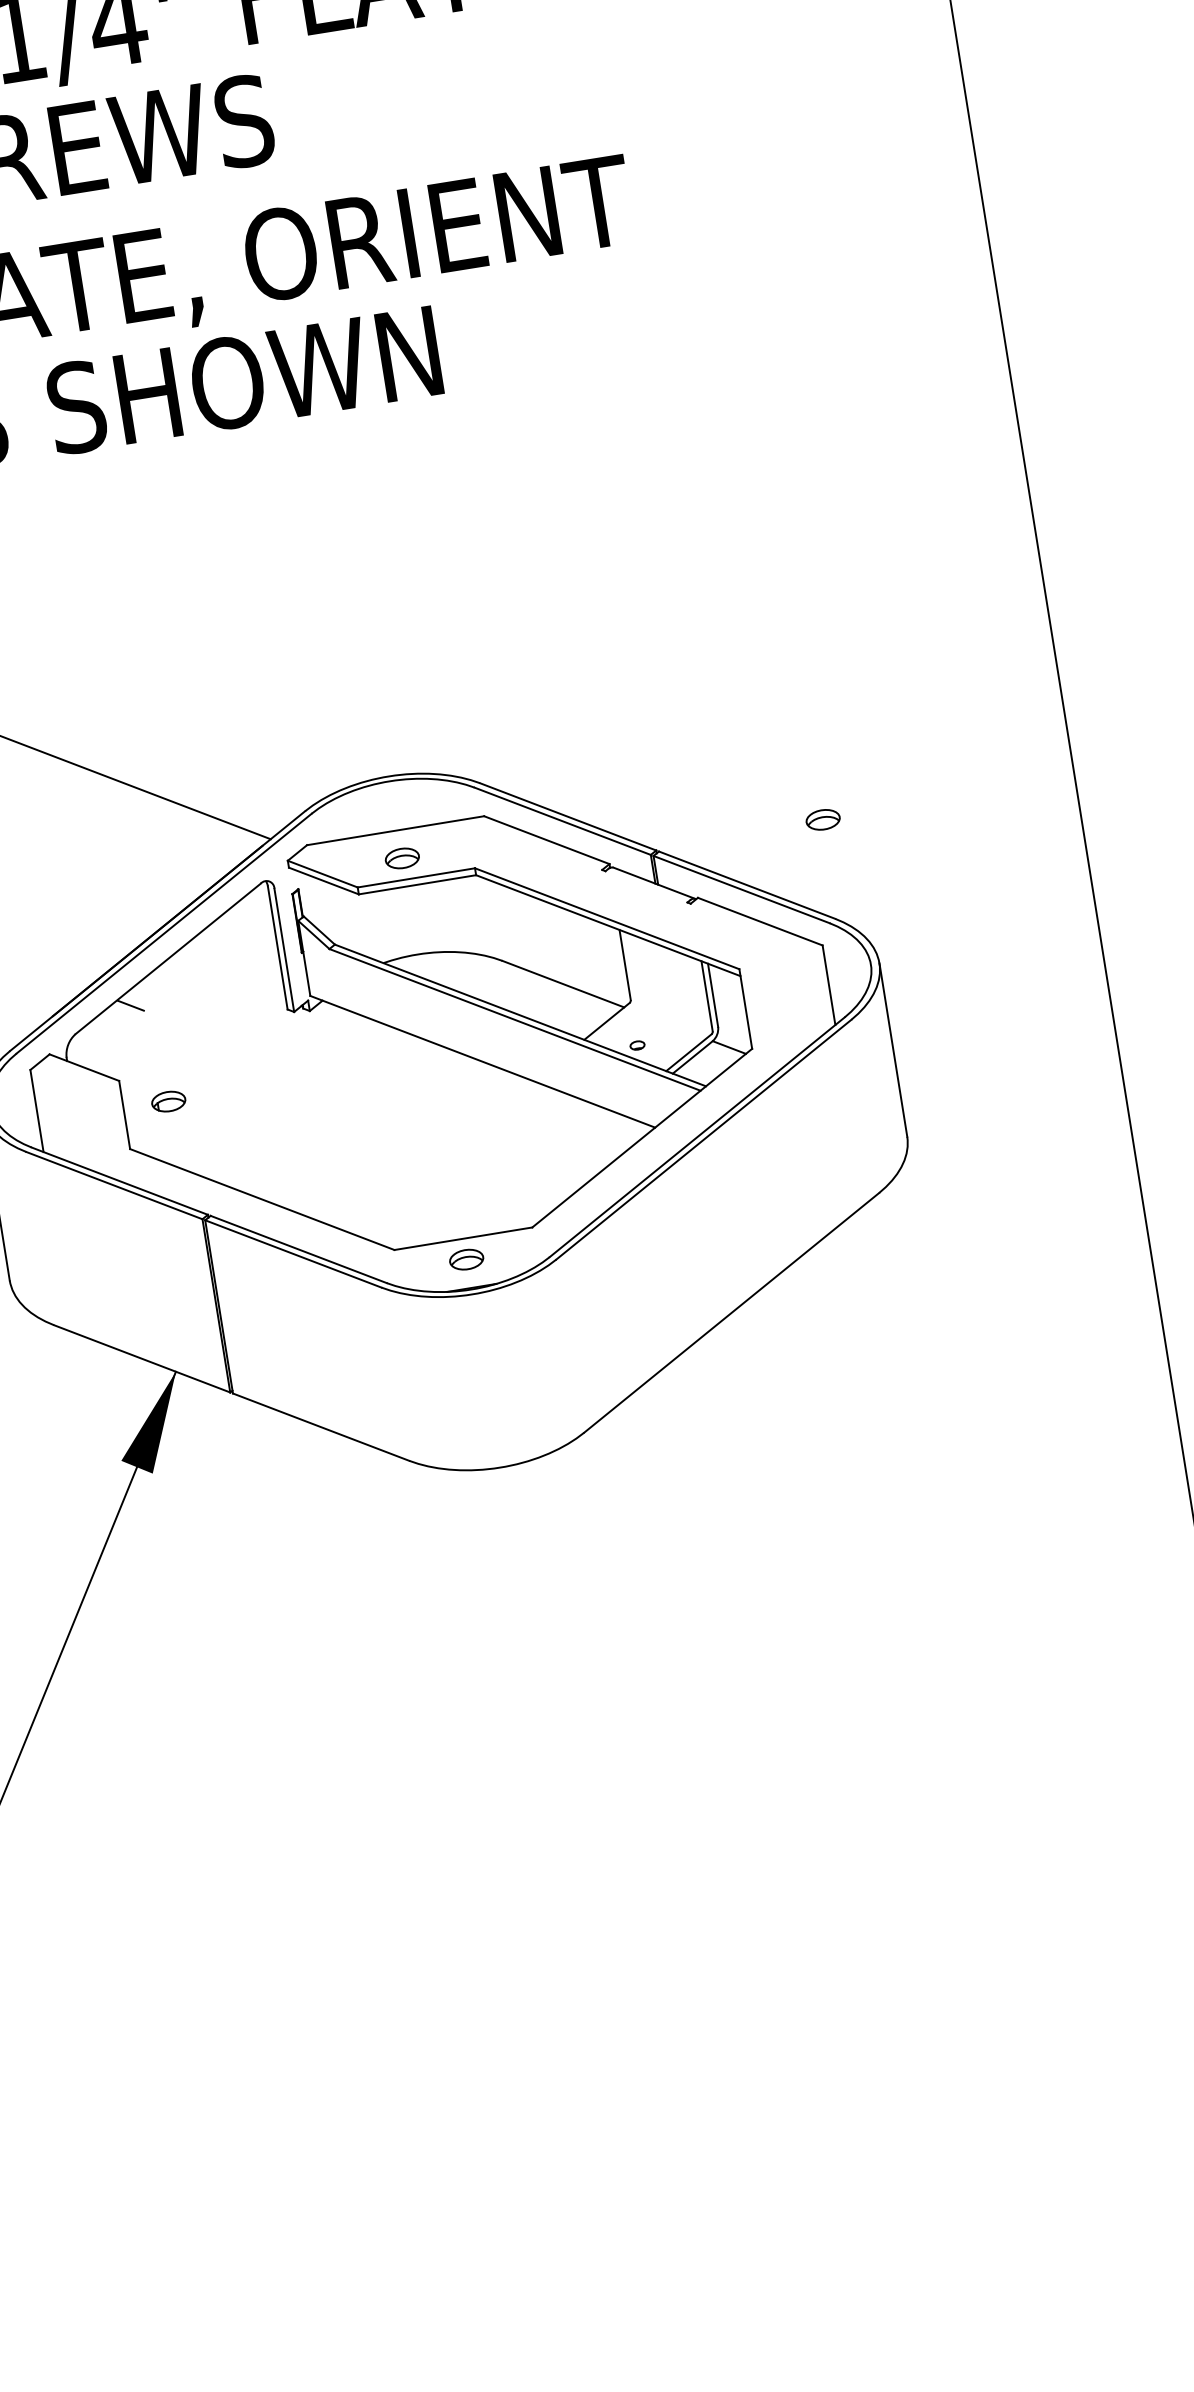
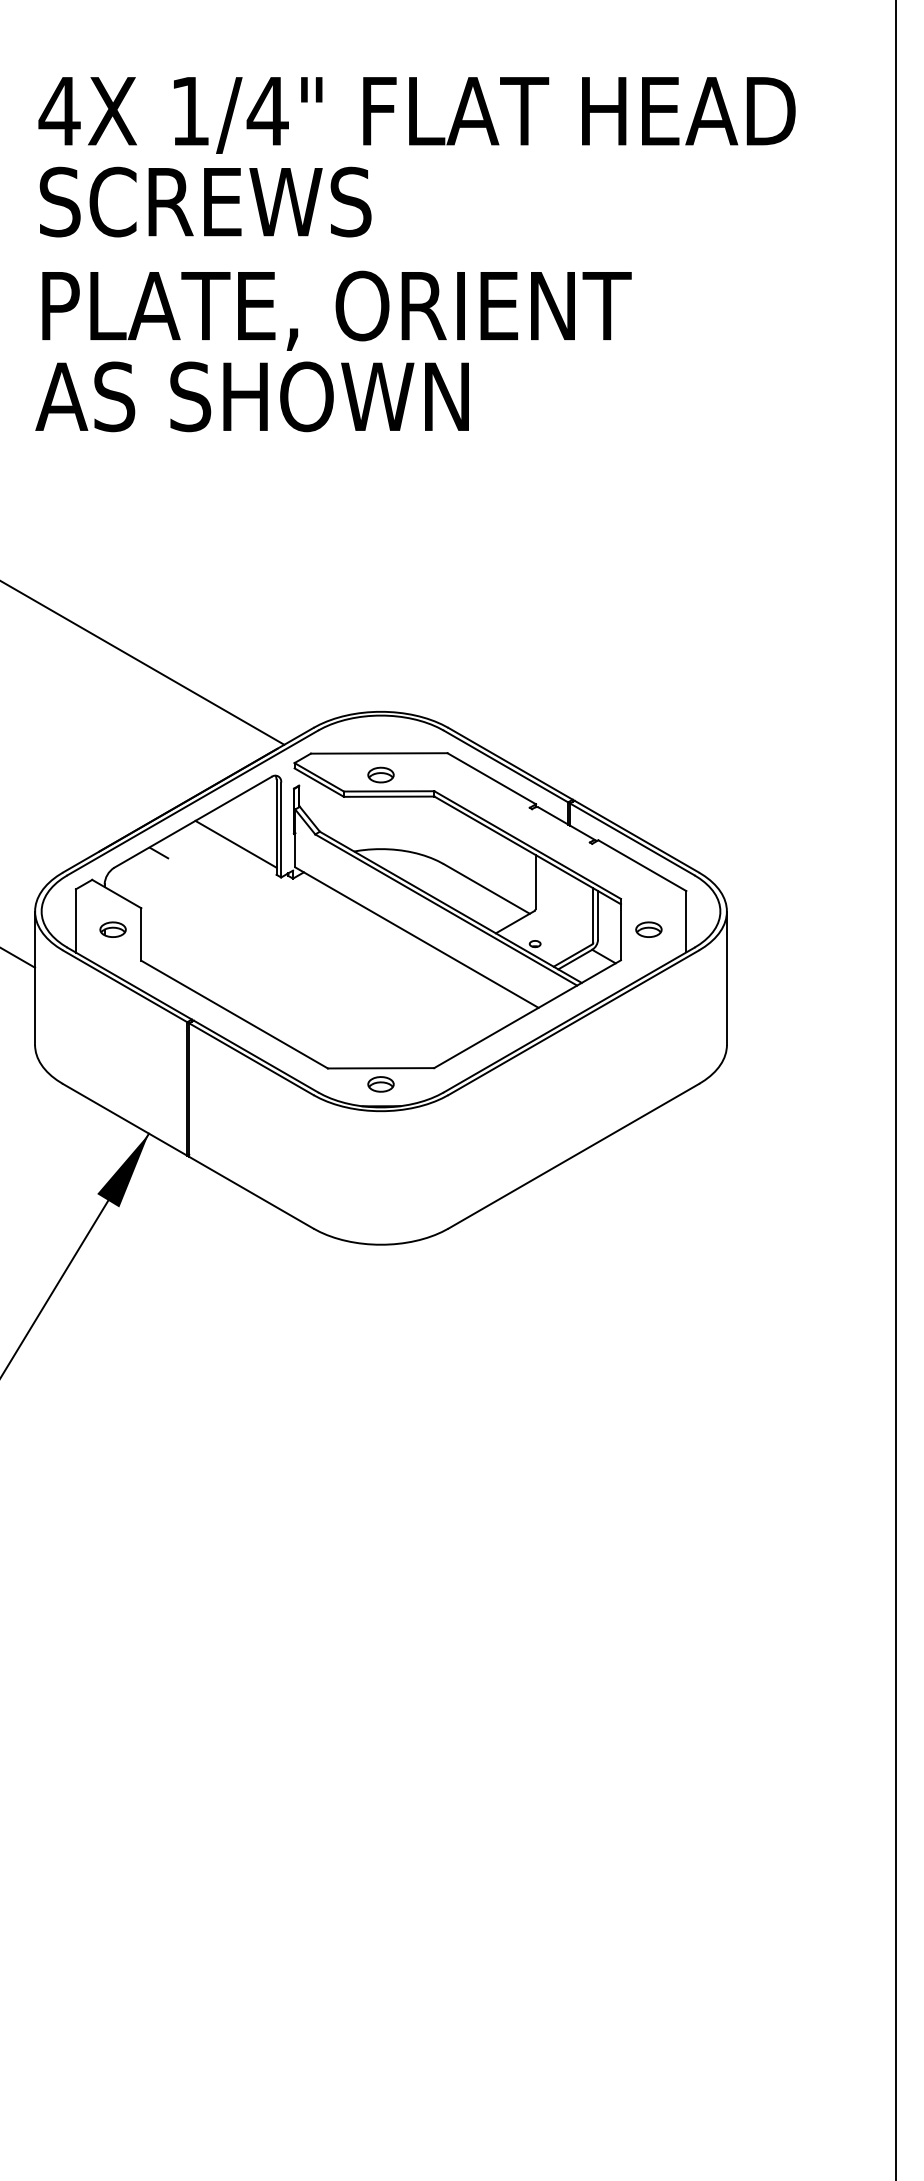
part: (822, 819) -> (648, 929), moved
line: (227, 977) -> (235, 843), added
part: (167, 1101) -> (112, 929), moved

